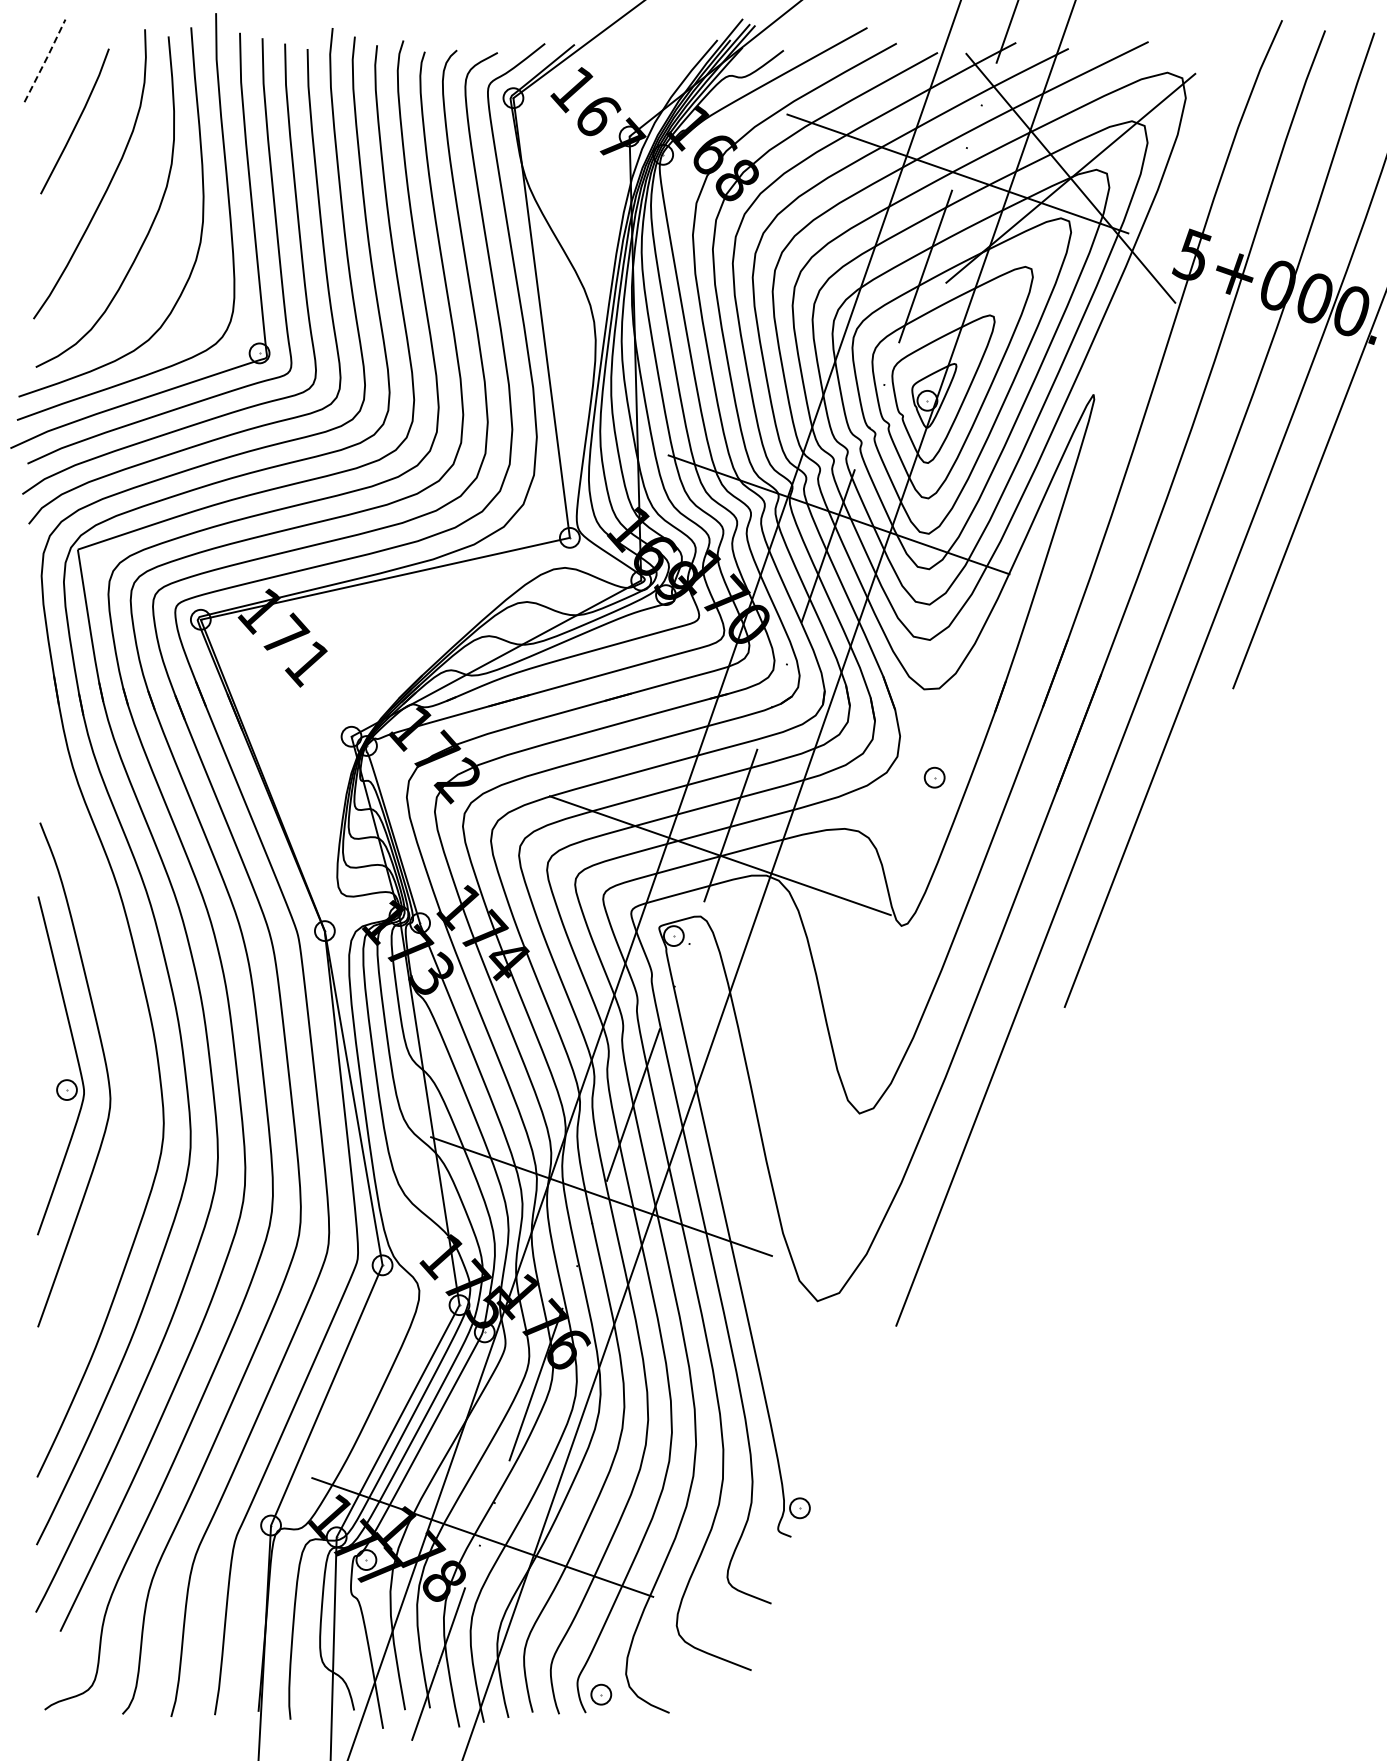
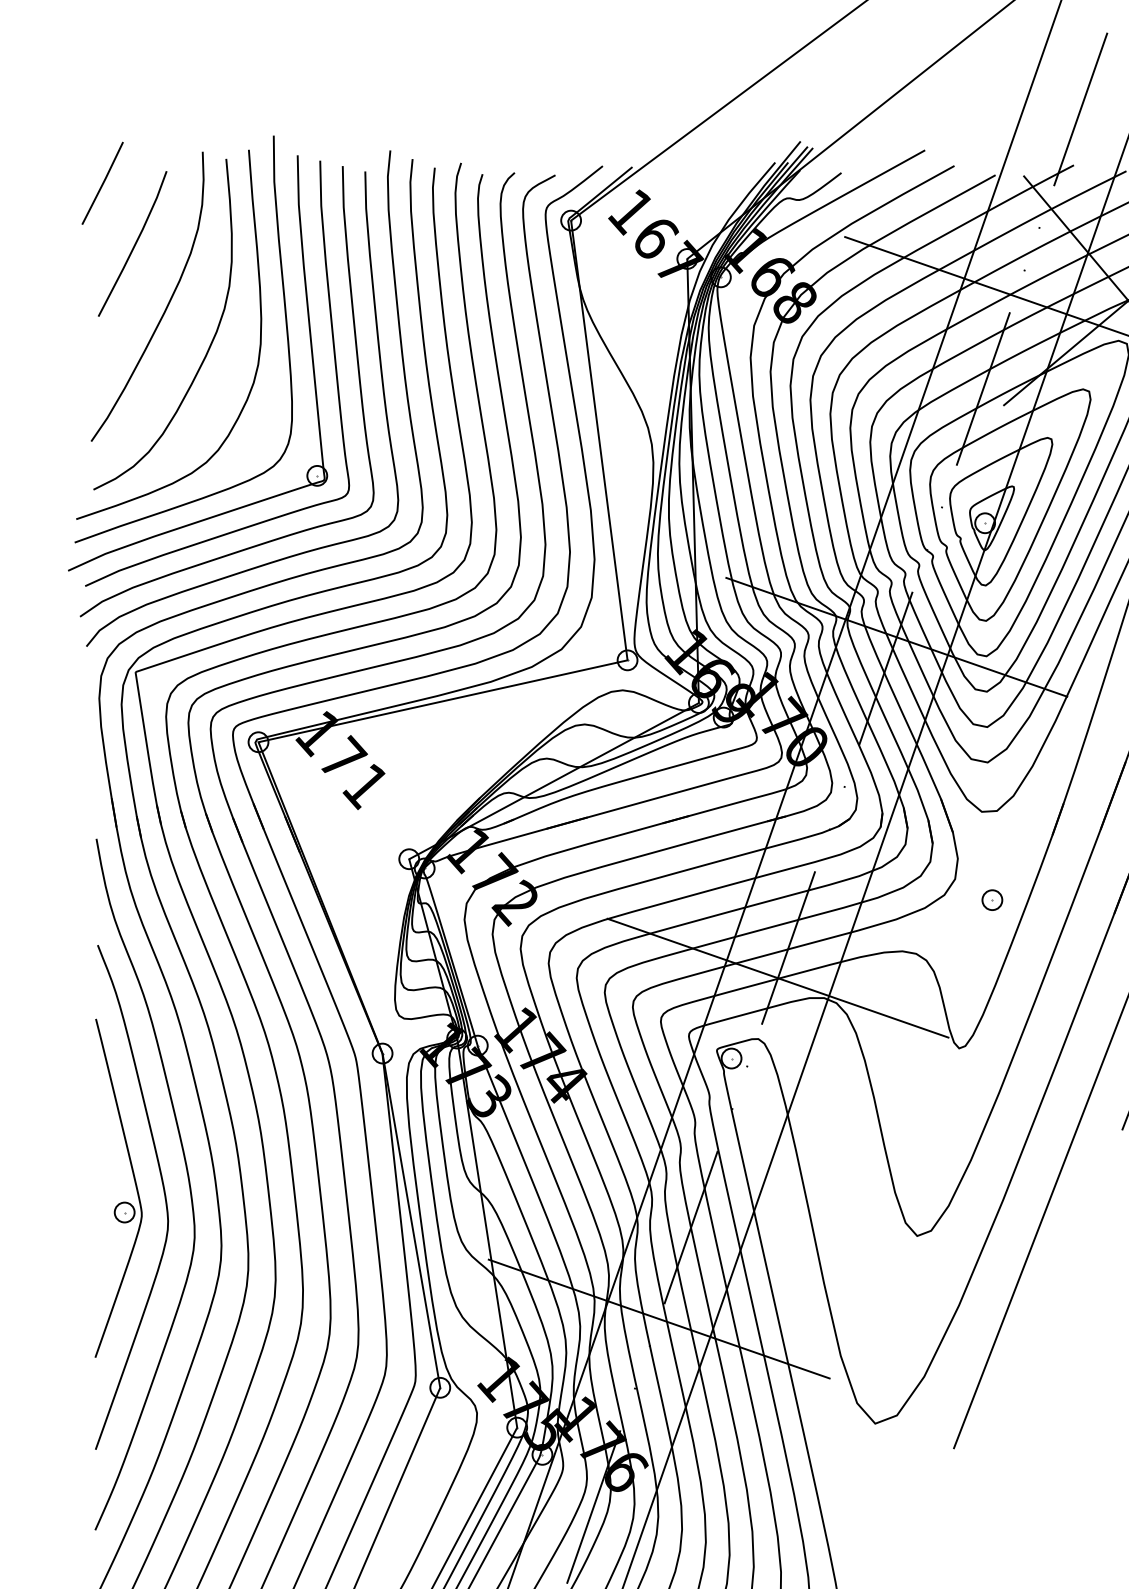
line: (45, 60) -> (103, 182), dashed -> solid
curve: (129, 1054) -> (187, 1176), added

